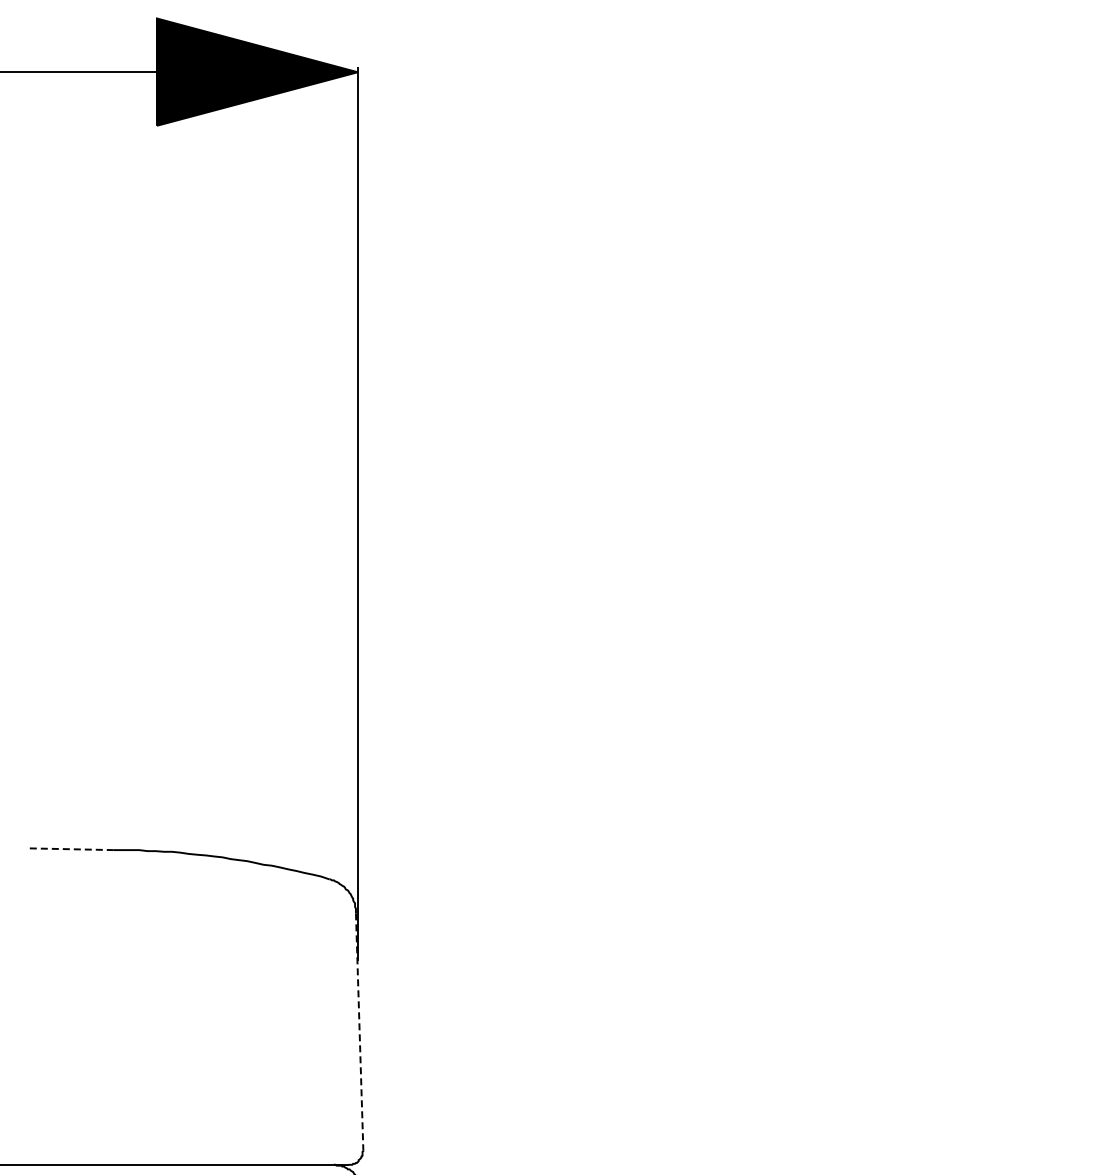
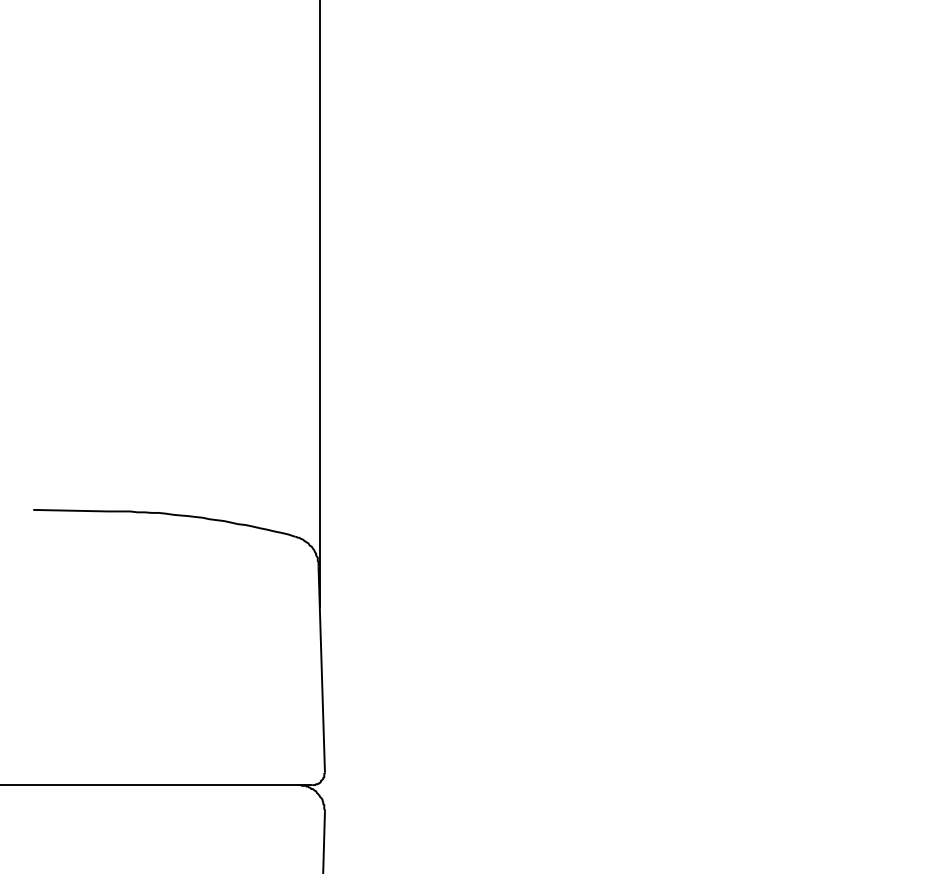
line: (70, 849) -> (70, 510), dashed -> solid
line: (359, 1032) -> (321, 670), dashed -> solid

